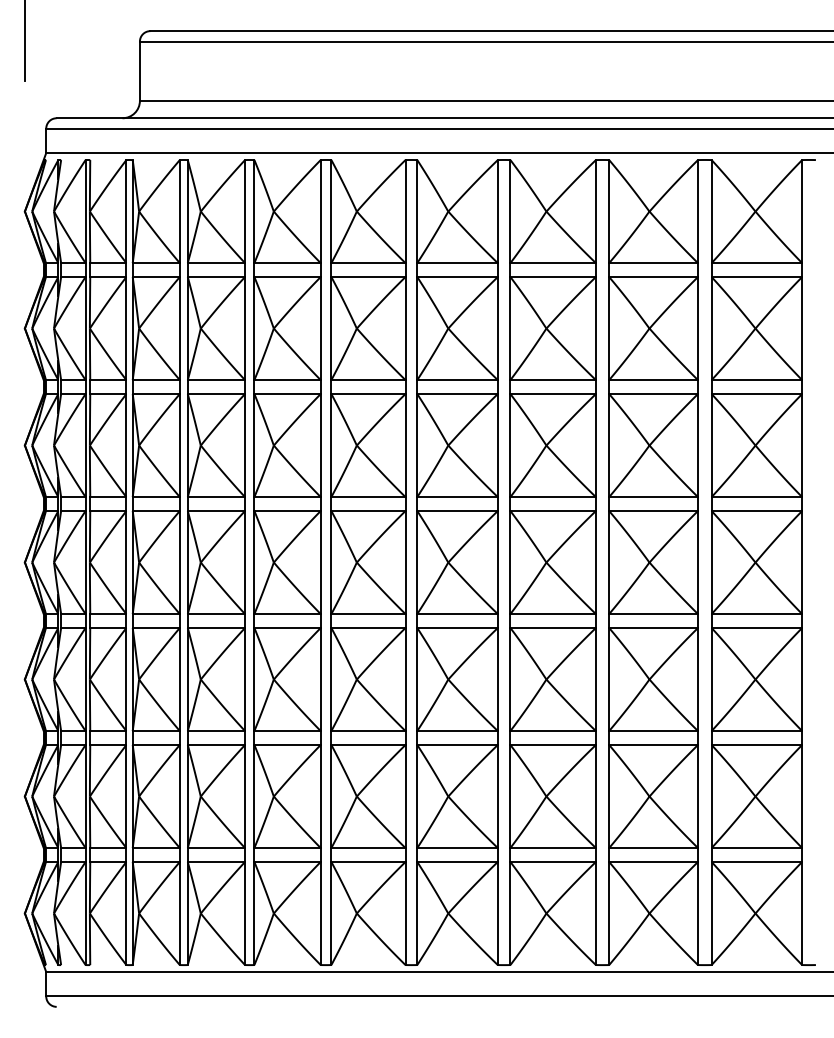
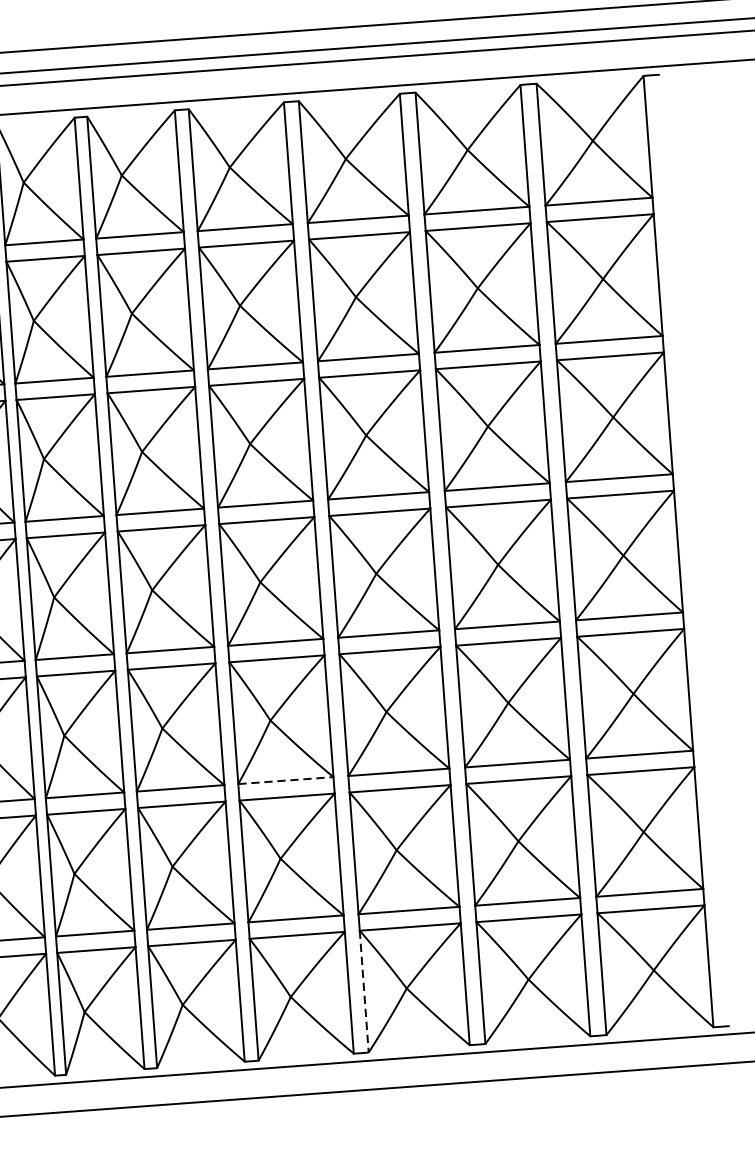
line: (458, 731) -> (287, 781), solid -> dashed
line: (510, 913) -> (364, 991), solid -> dashed

